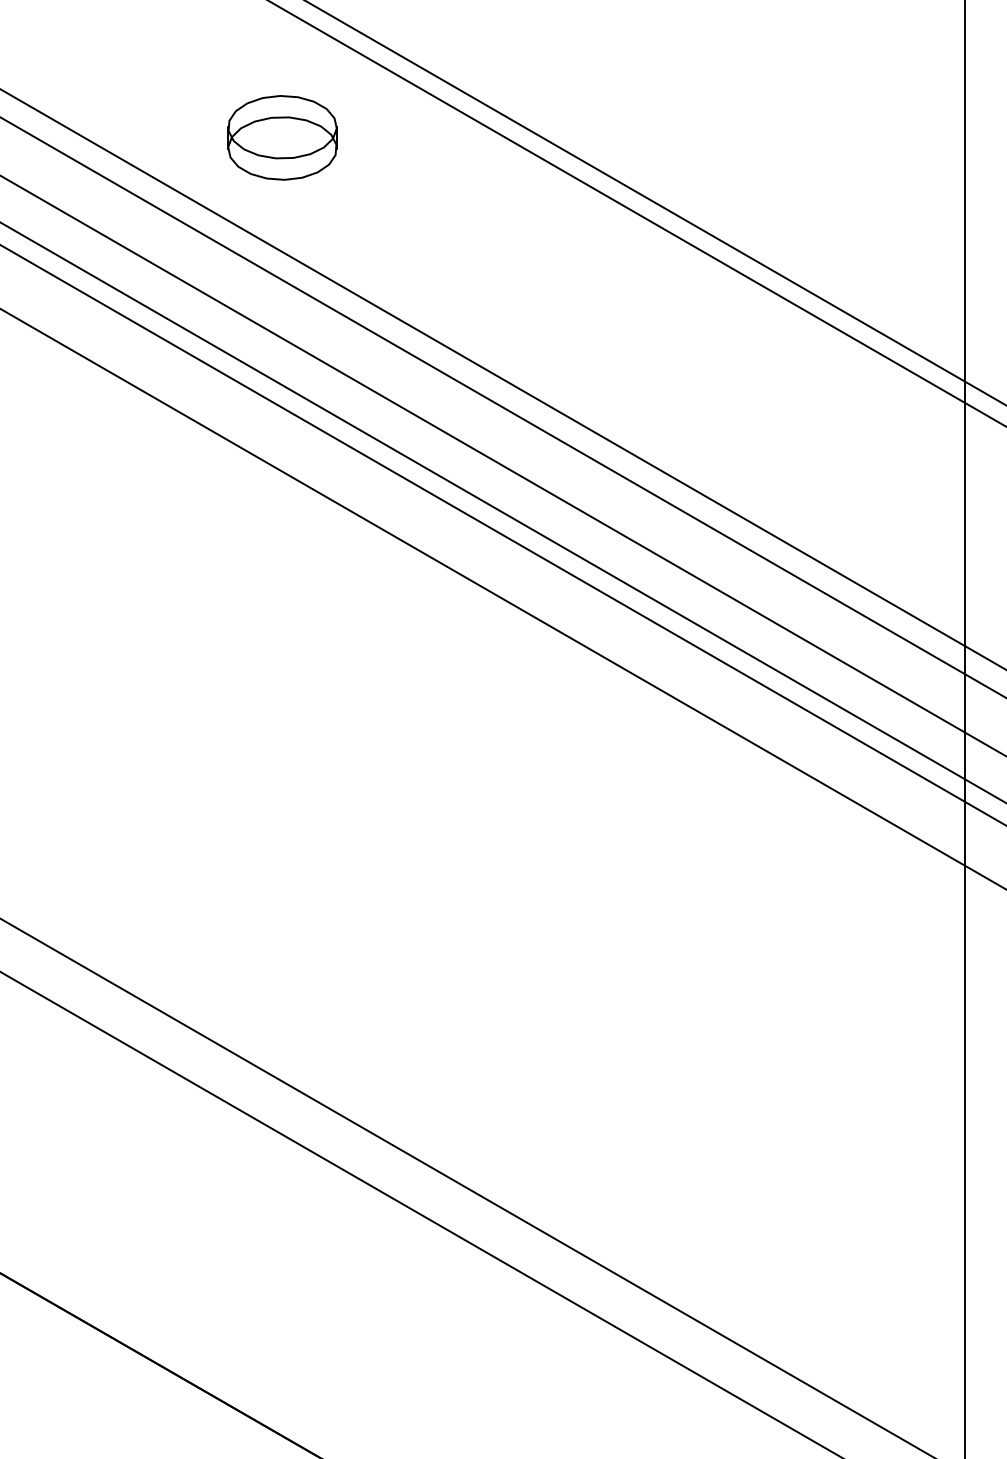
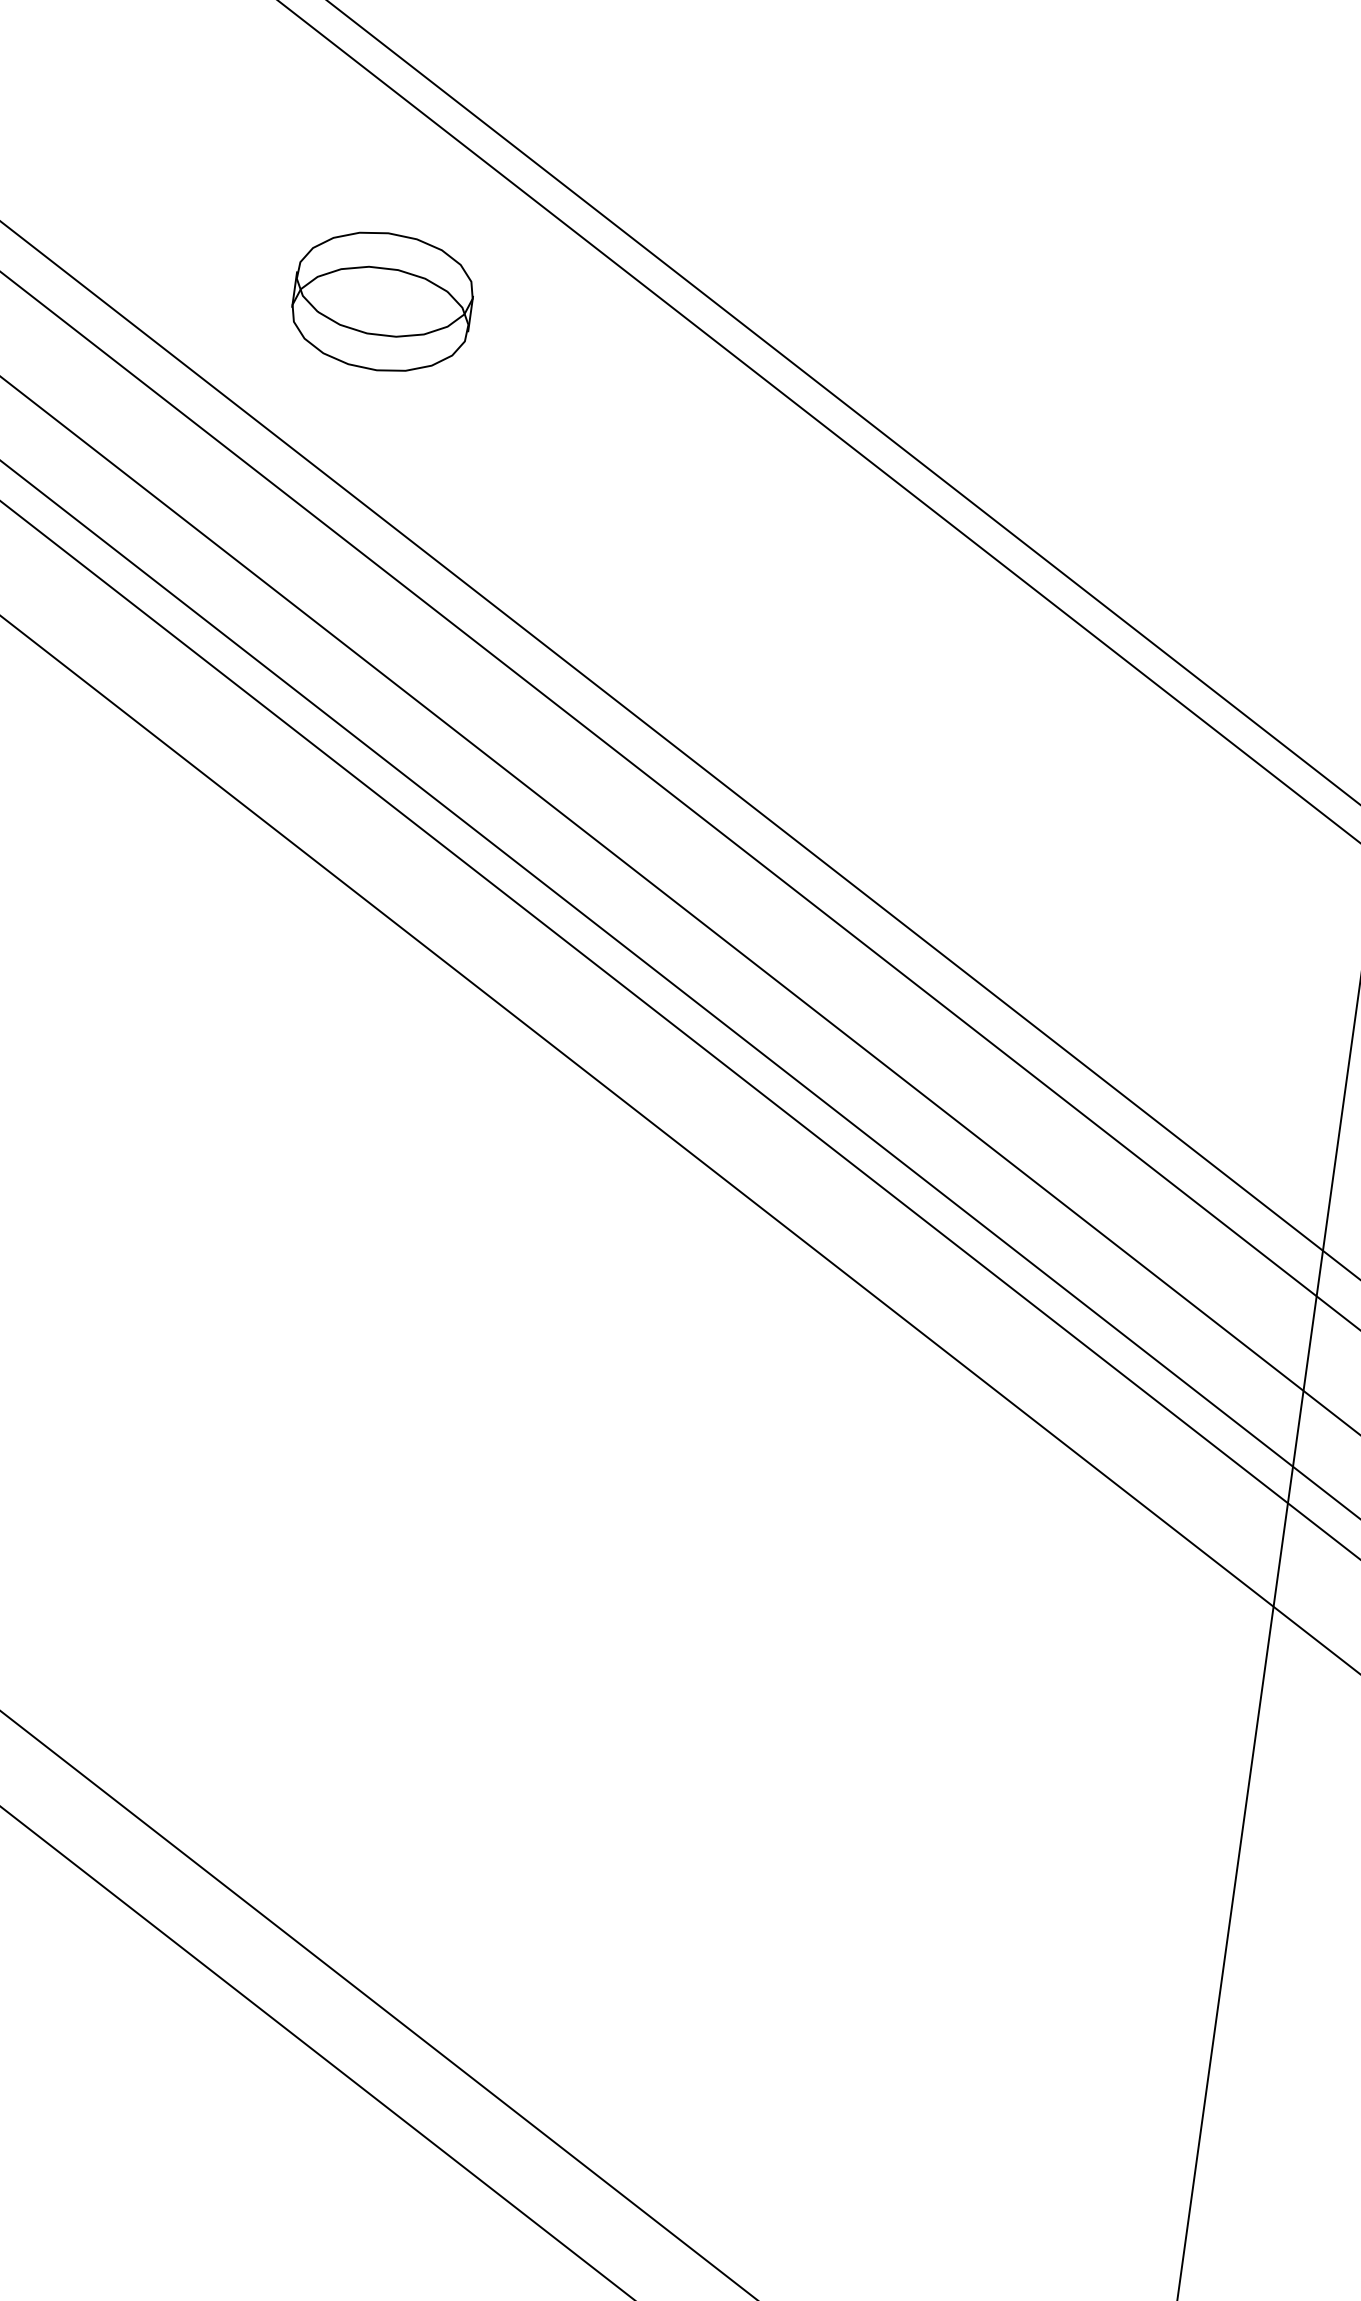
part: (282, 137) -> (382, 301), moved

